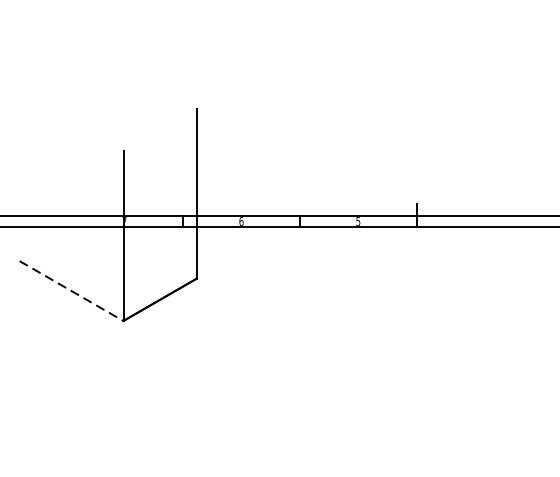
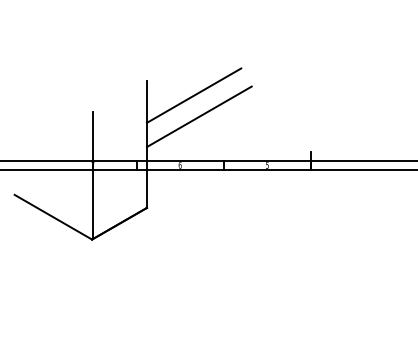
line: (260, 127) -> (194, 95), added
line: (267, 156) -> (199, 116), added
line: (71, 291) -> (53, 217), dashed -> solid

